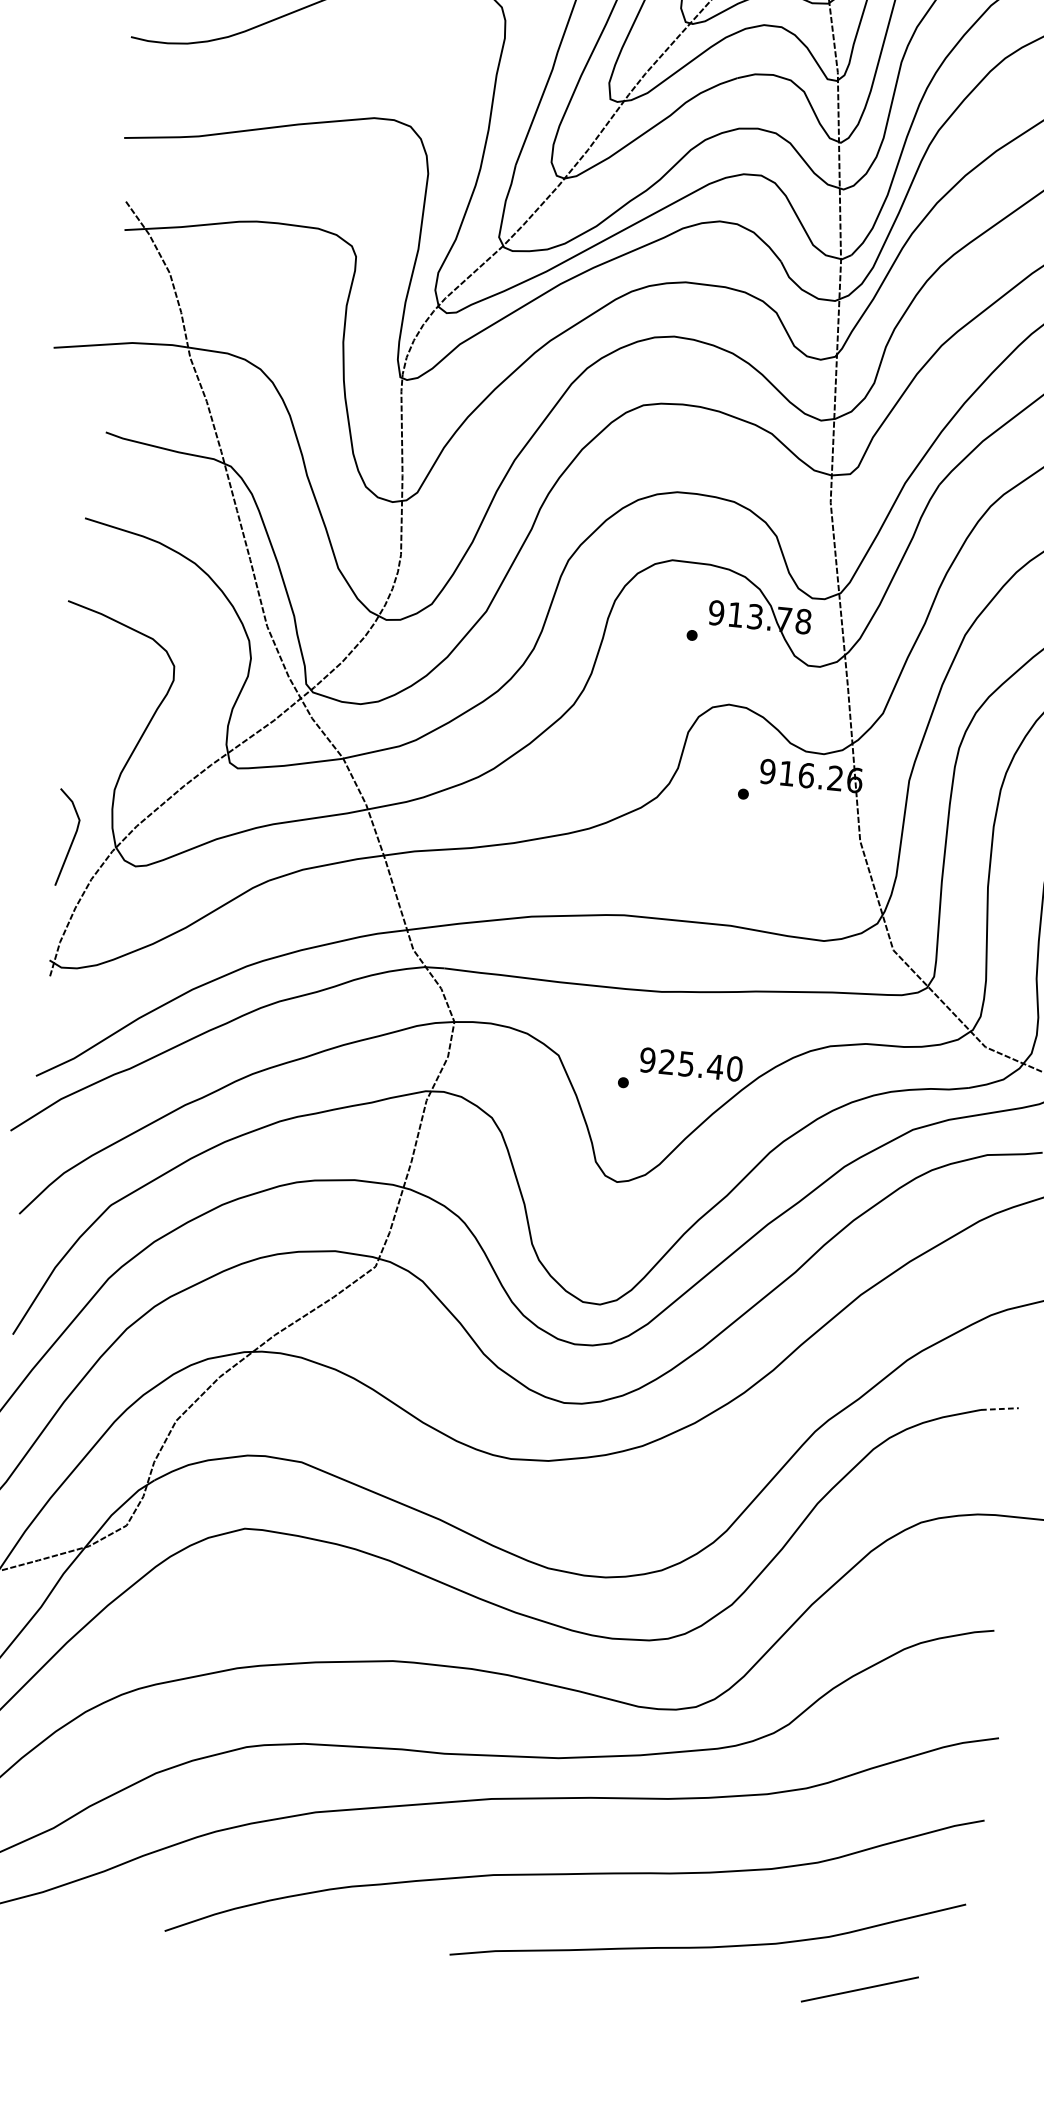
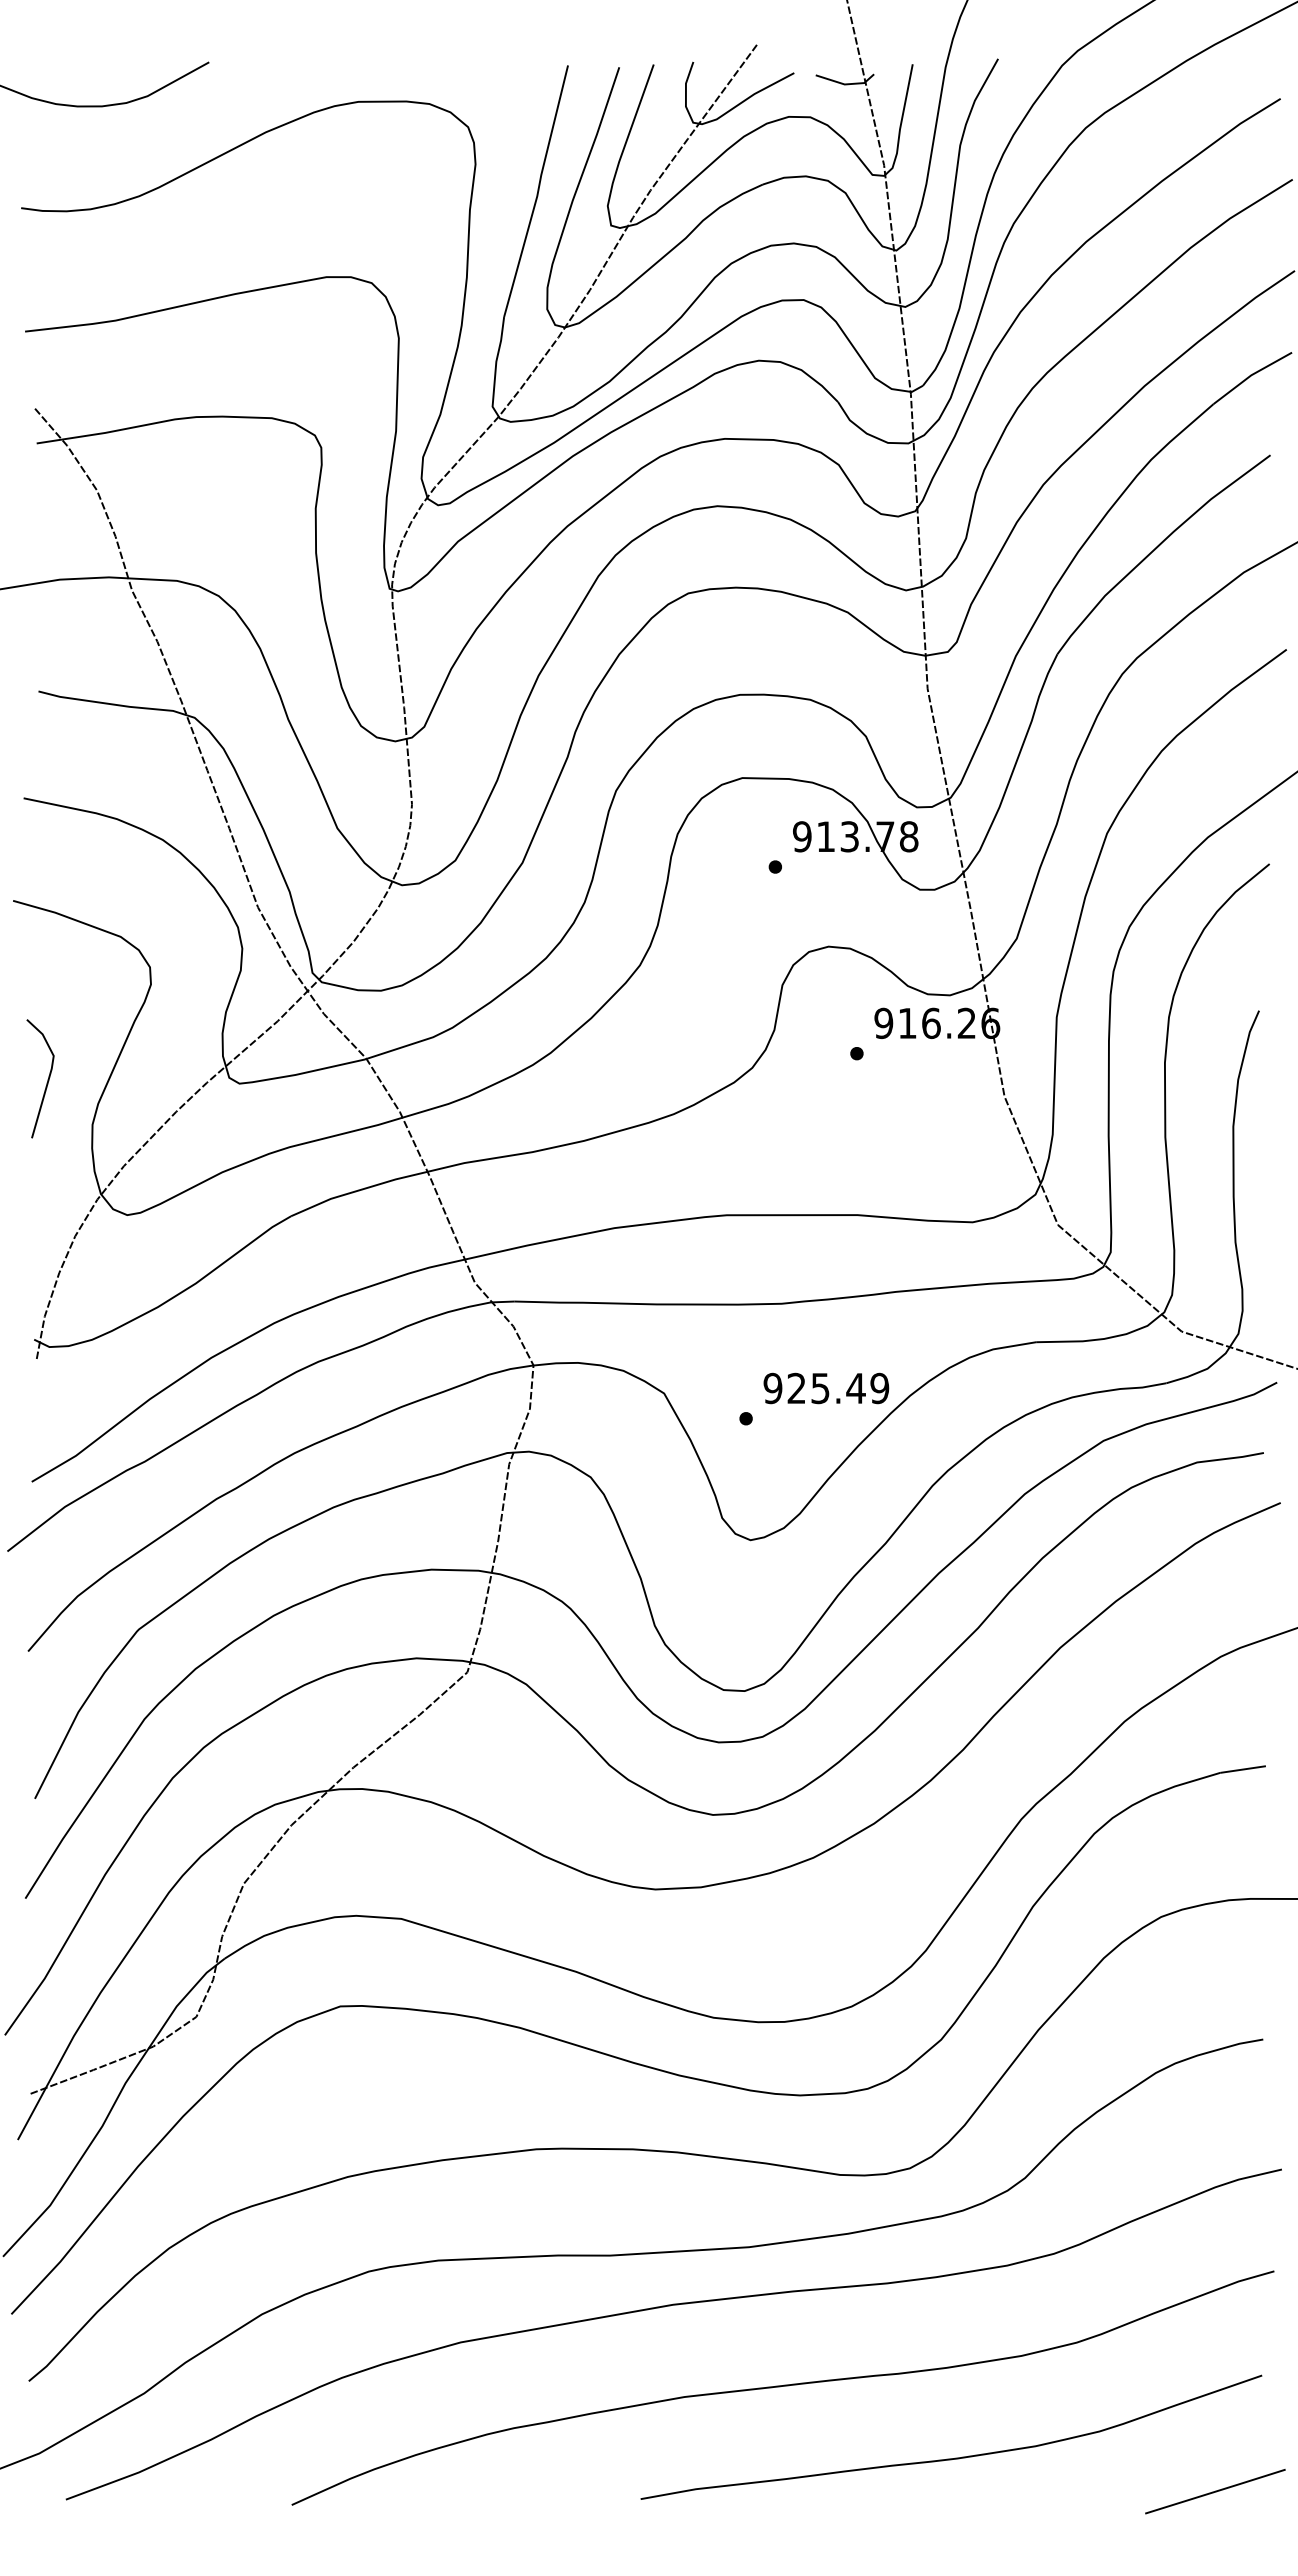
line: (72, 839) -> (47, 1079), moved
text: (734, 1068) -> (879, 1388), 925.40 -> 925.49
line: (1000, 1409) -> (1243, 1769), dashed -> solid
line: (859, 1989) -> (1215, 2491), moved

